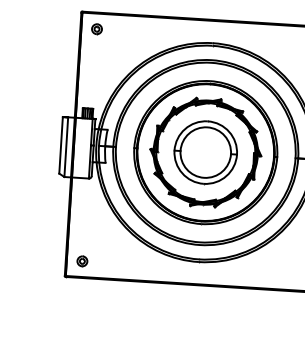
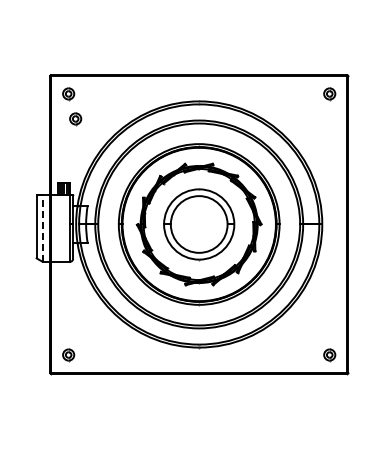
part: (101, 52) -> (75, 119), added
line: (66, 147) -> (42, 228), solid -> dashed

